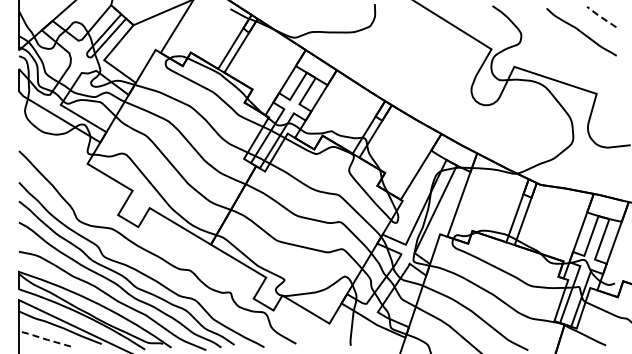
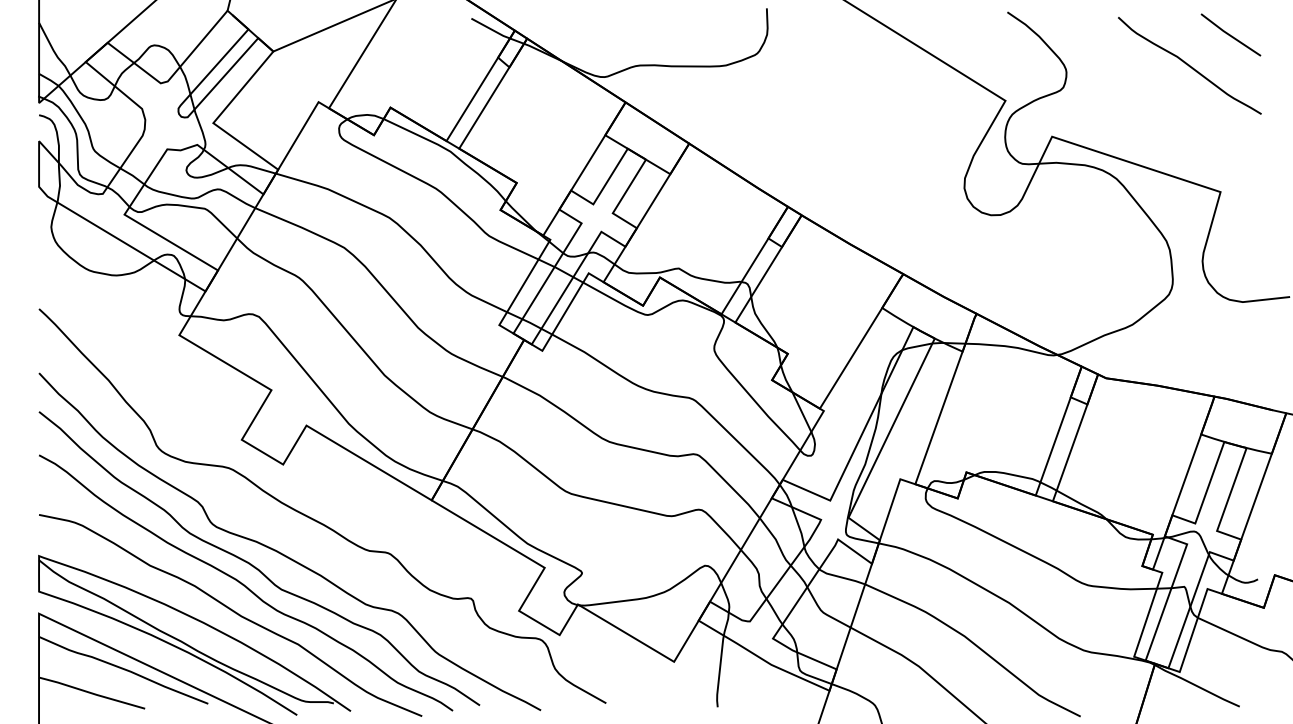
line: (600, 16) -> (1228, 33), dashed -> solid
line: (44, 338) -> (91, 692), dashed -> solid

